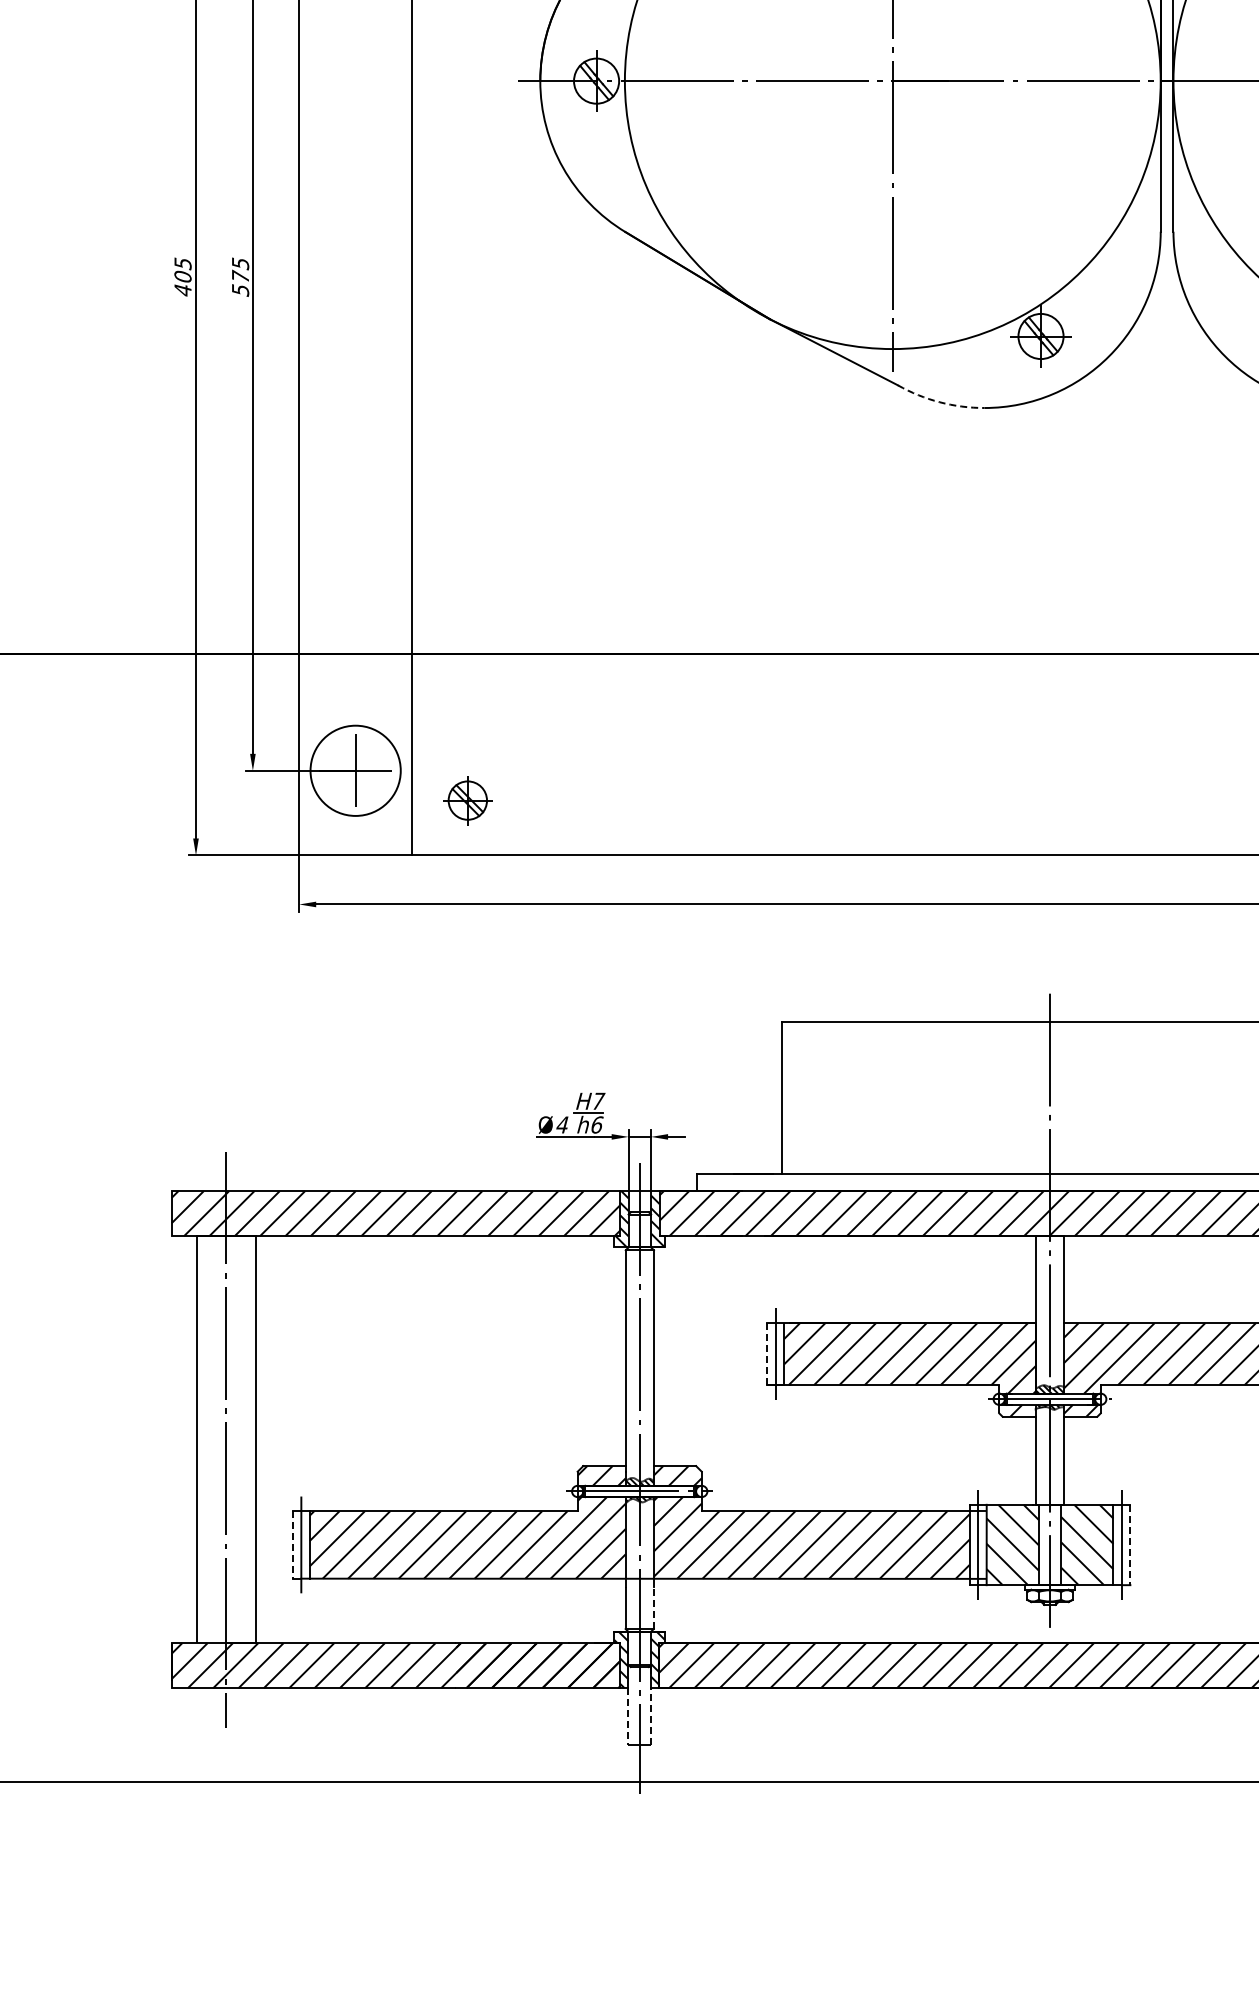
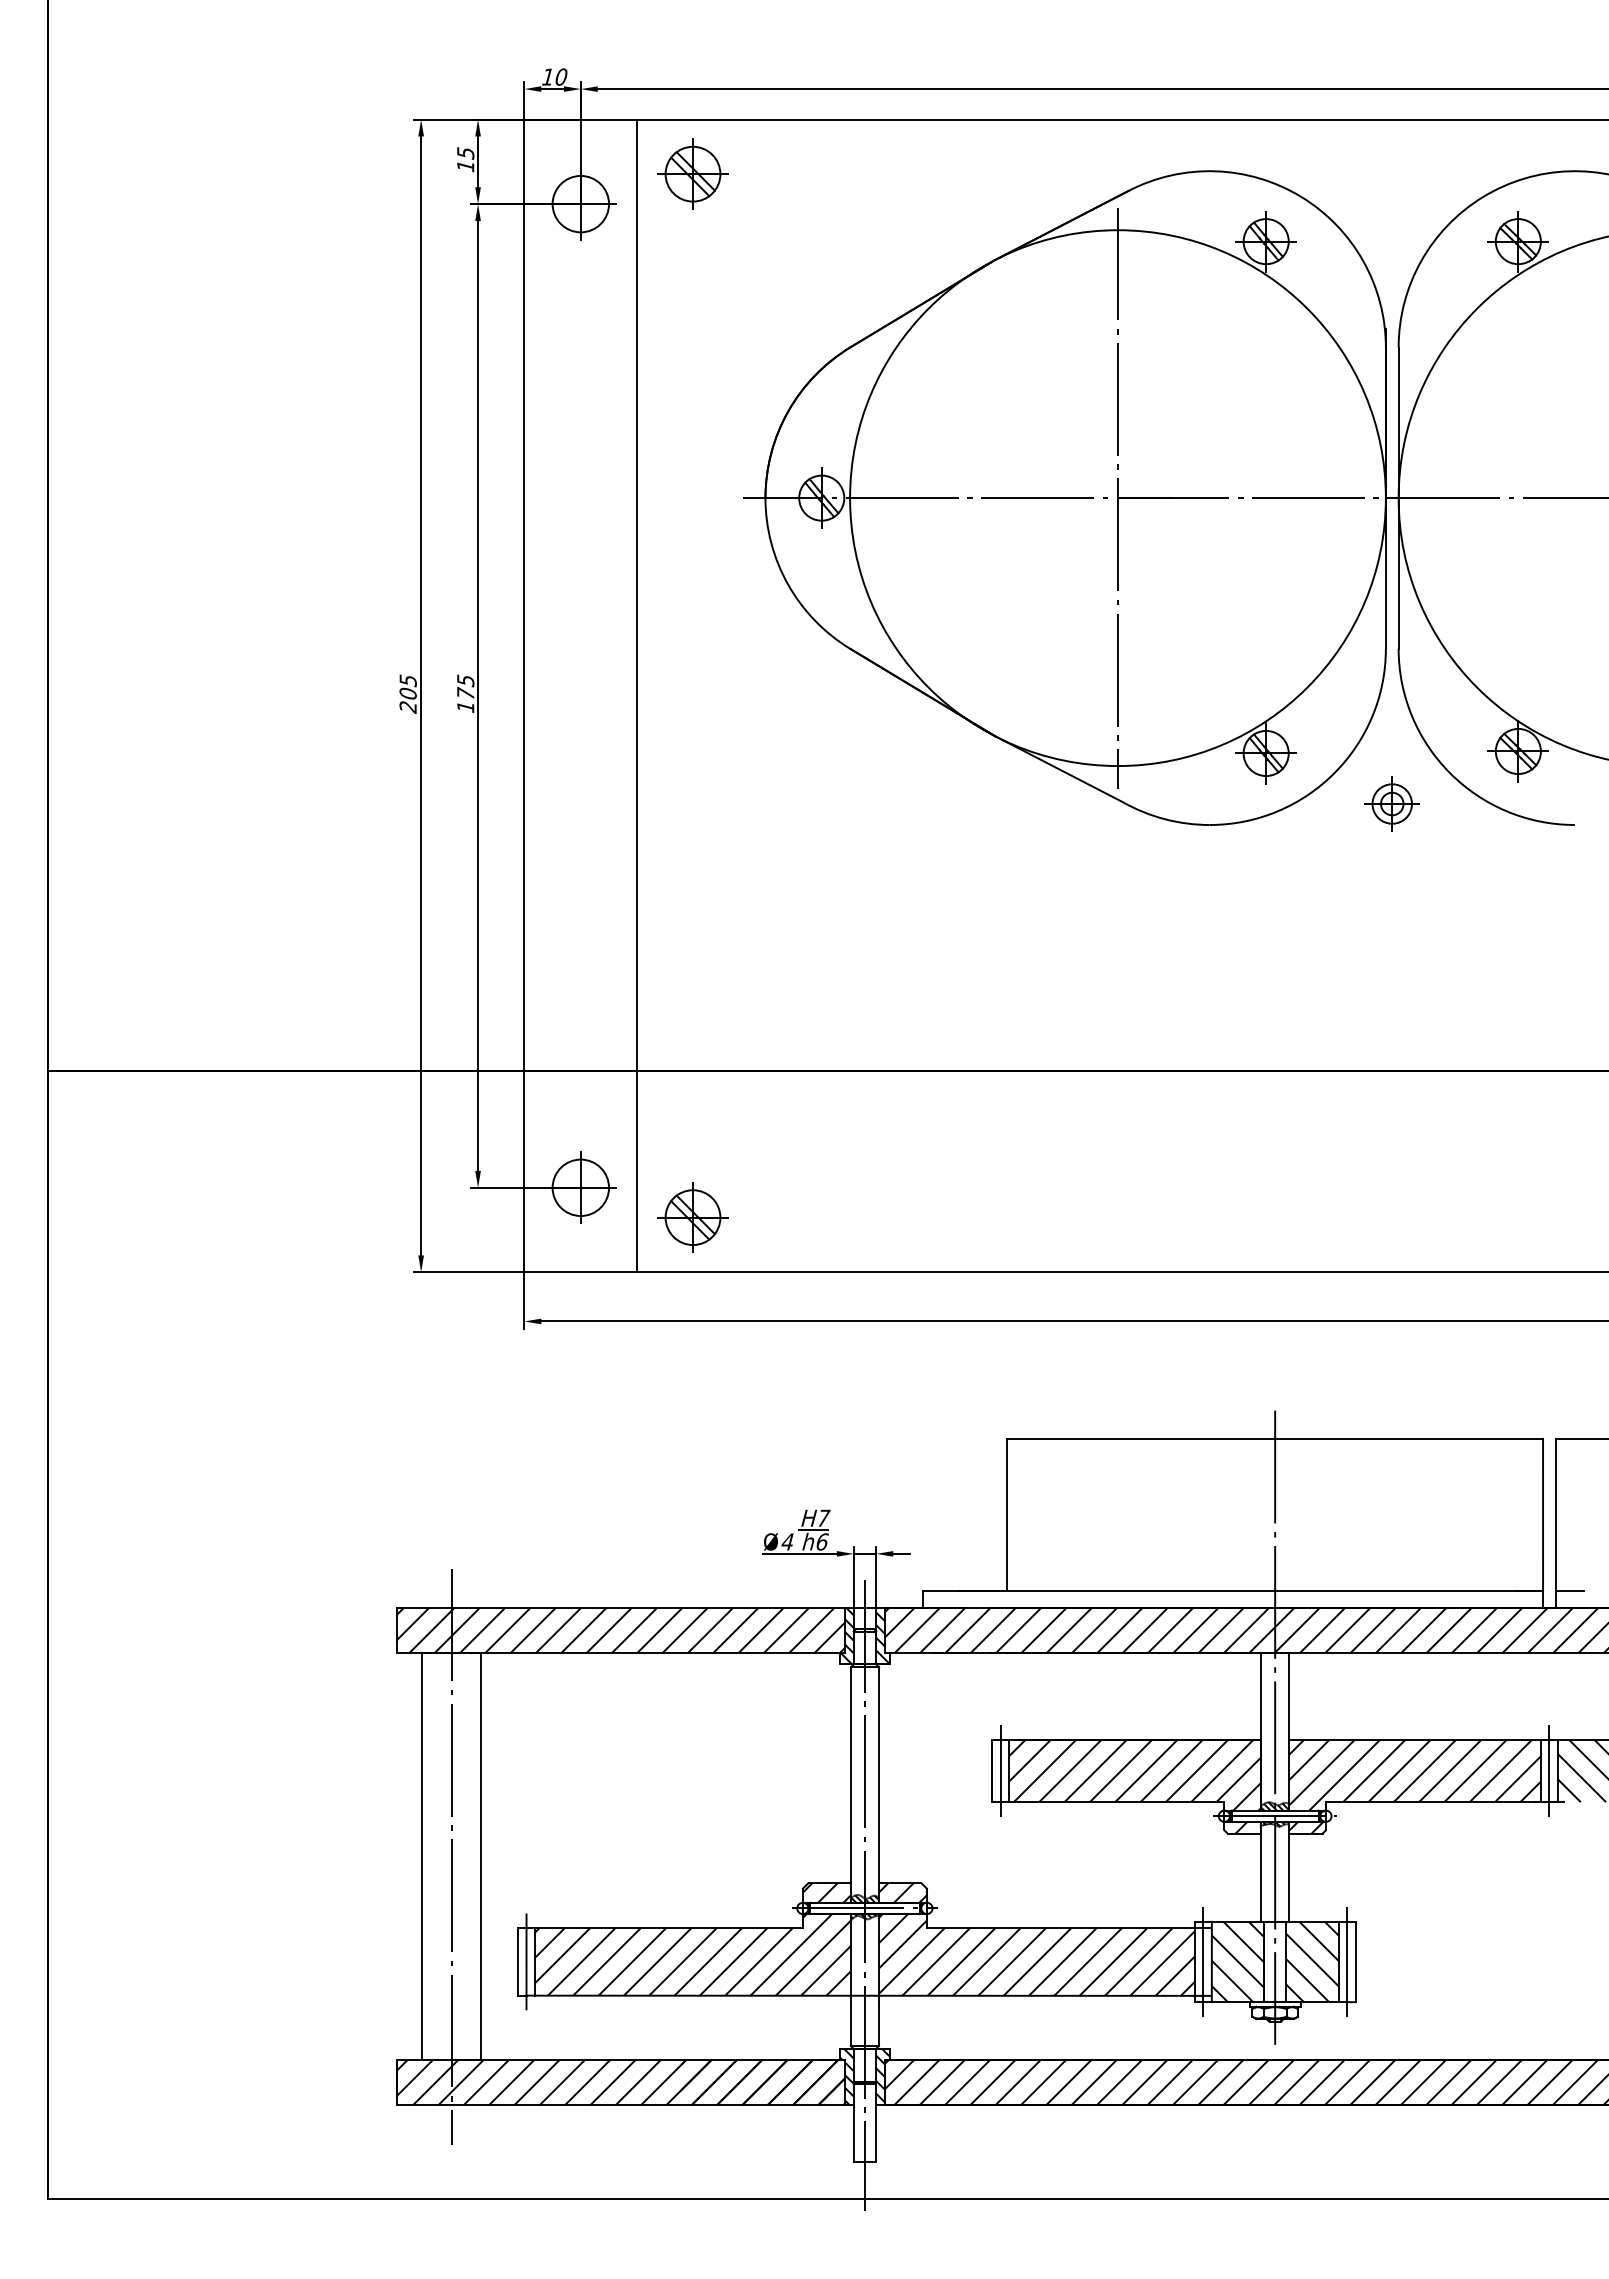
text: (182, 290) -> (407, 707), 405 -> 205
text: (240, 290) -> (465, 707), 575 -> 175
part: (1166, 386) -> (1391, 803), added
arc: (939, 402) -> (1164, 819), dashed -> solid
circle: (355, 770) -> (580, 1187), size x0.62
part: (467, 800) -> (692, 1217), size x1.43
line: (767, 1354) -> (992, 1771), dashed -> solid
line: (293, 1544) -> (518, 1961), dashed -> solid
line: (1130, 1545) -> (1355, 1962), dashed -> solid
line: (654, 1608) -> (879, 2025), dashed -> solid
line: (651, 1715) -> (876, 2132), dashed -> solid
line: (628, 1716) -> (853, 2133), dashed -> solid

